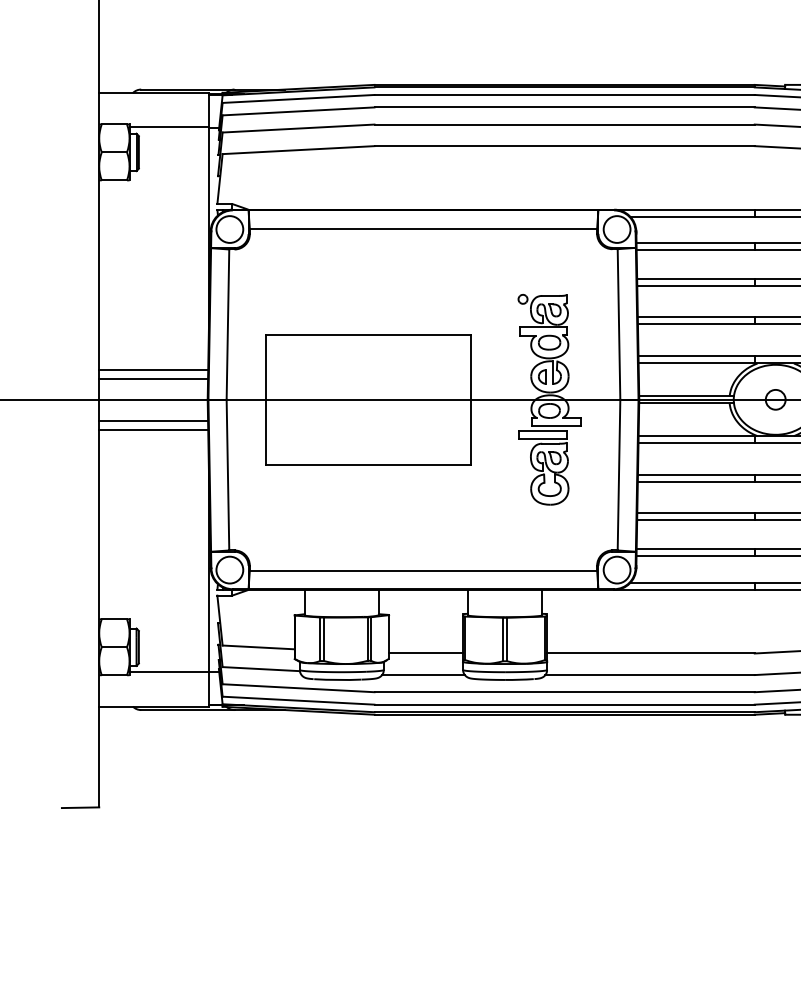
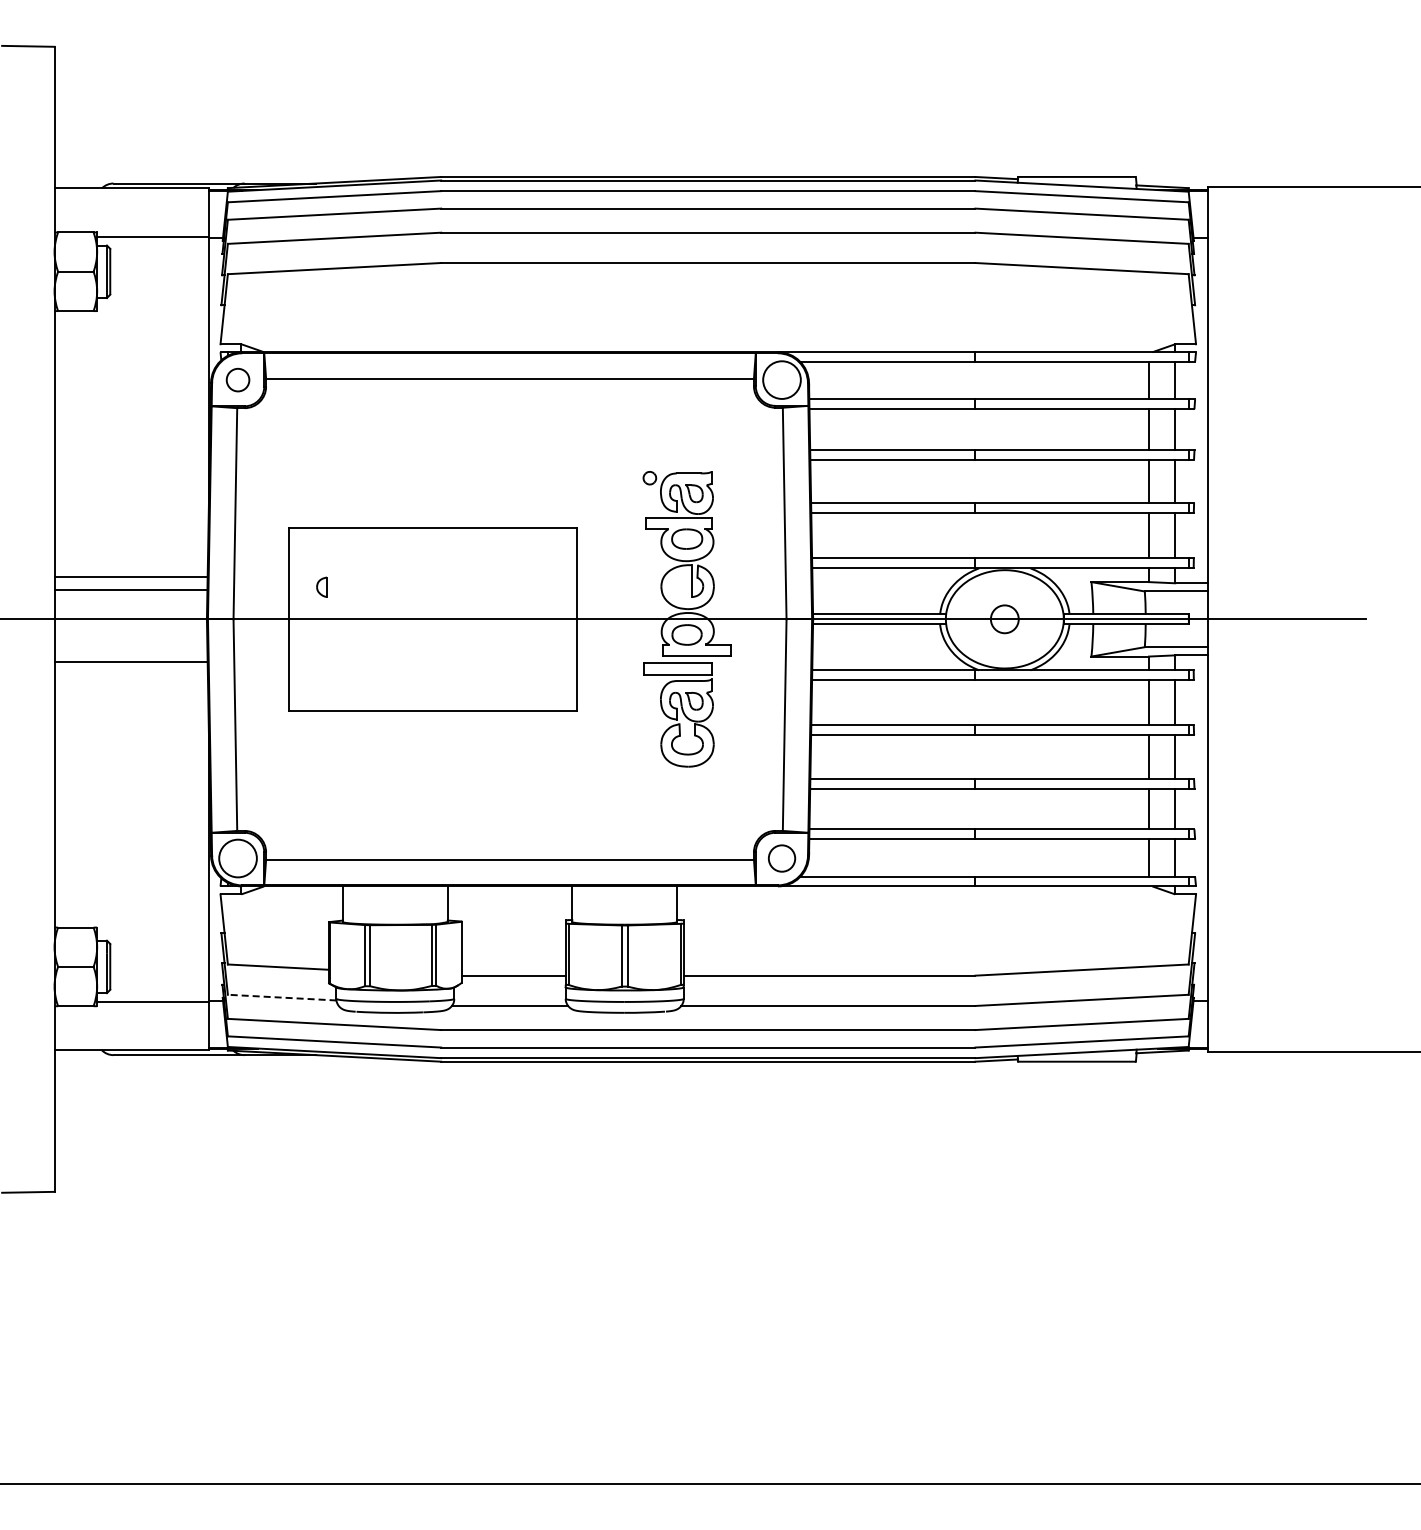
circle: (229, 229) -> (237, 379), size x0.6
part: (541, 376) -> (321, 586), moved
line: (153, 420) -> (130, 648), removed
circle: (616, 570) -> (781, 858), size x0.7
line: (260, 669) -> (281, 997), solid -> dashed

